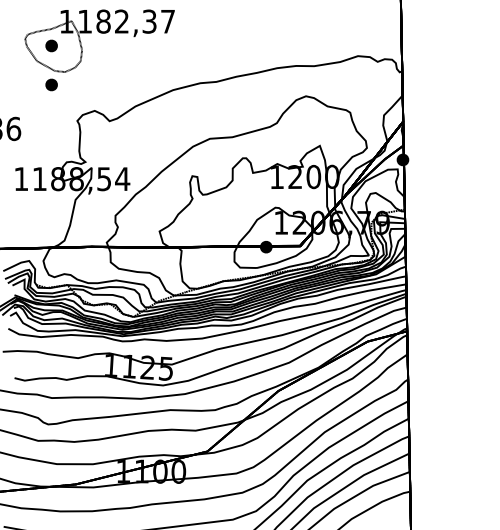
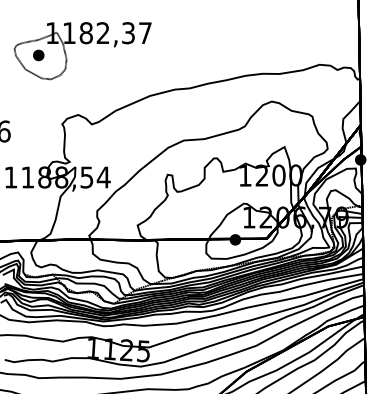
part: (51, 84) -> (38, 90), removed

